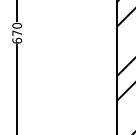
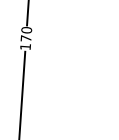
text: (17, 40) -> (25, 46), 670 -> 170

